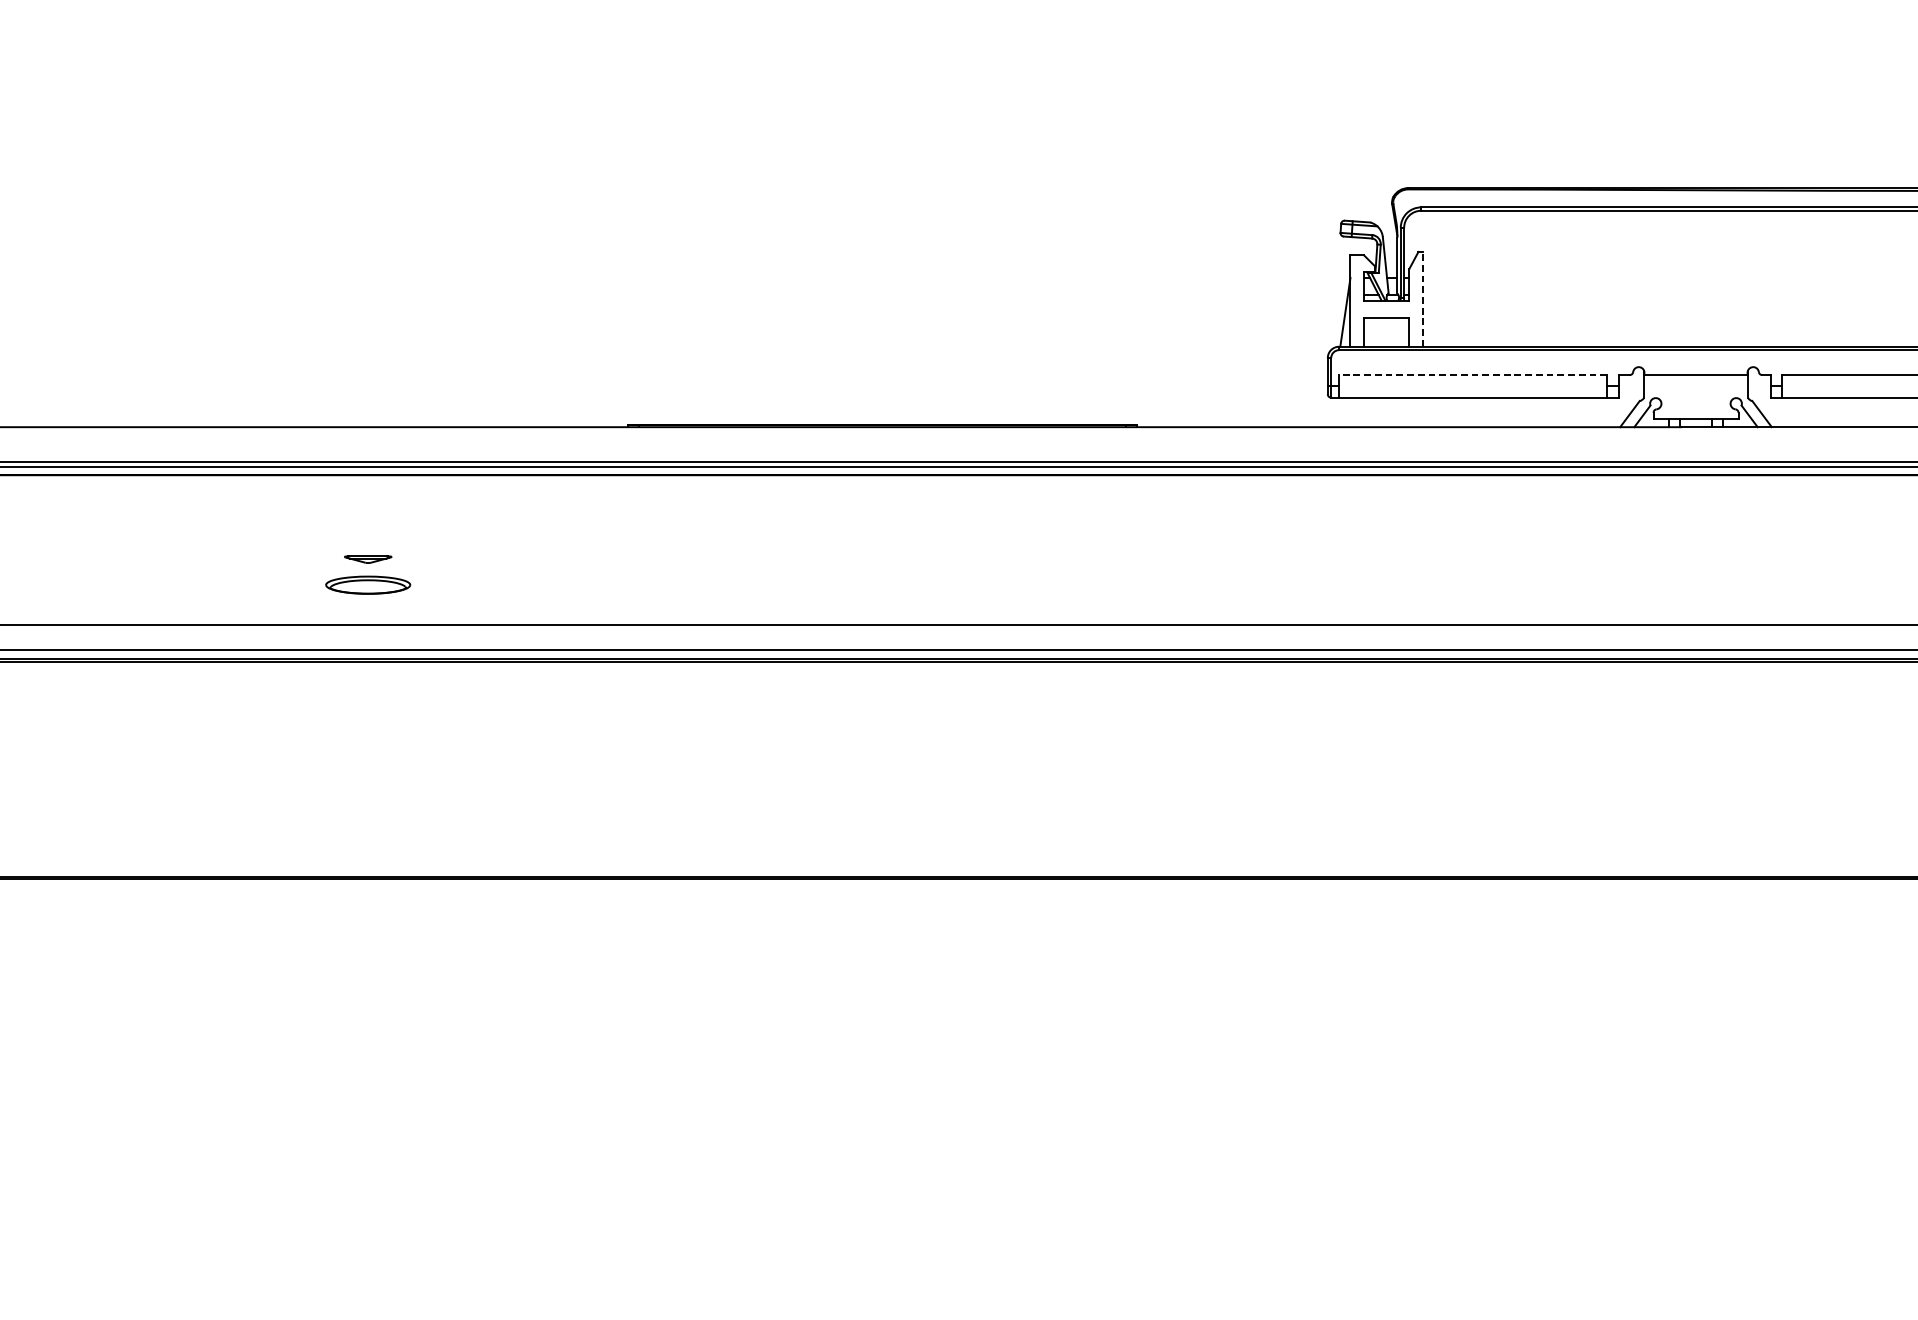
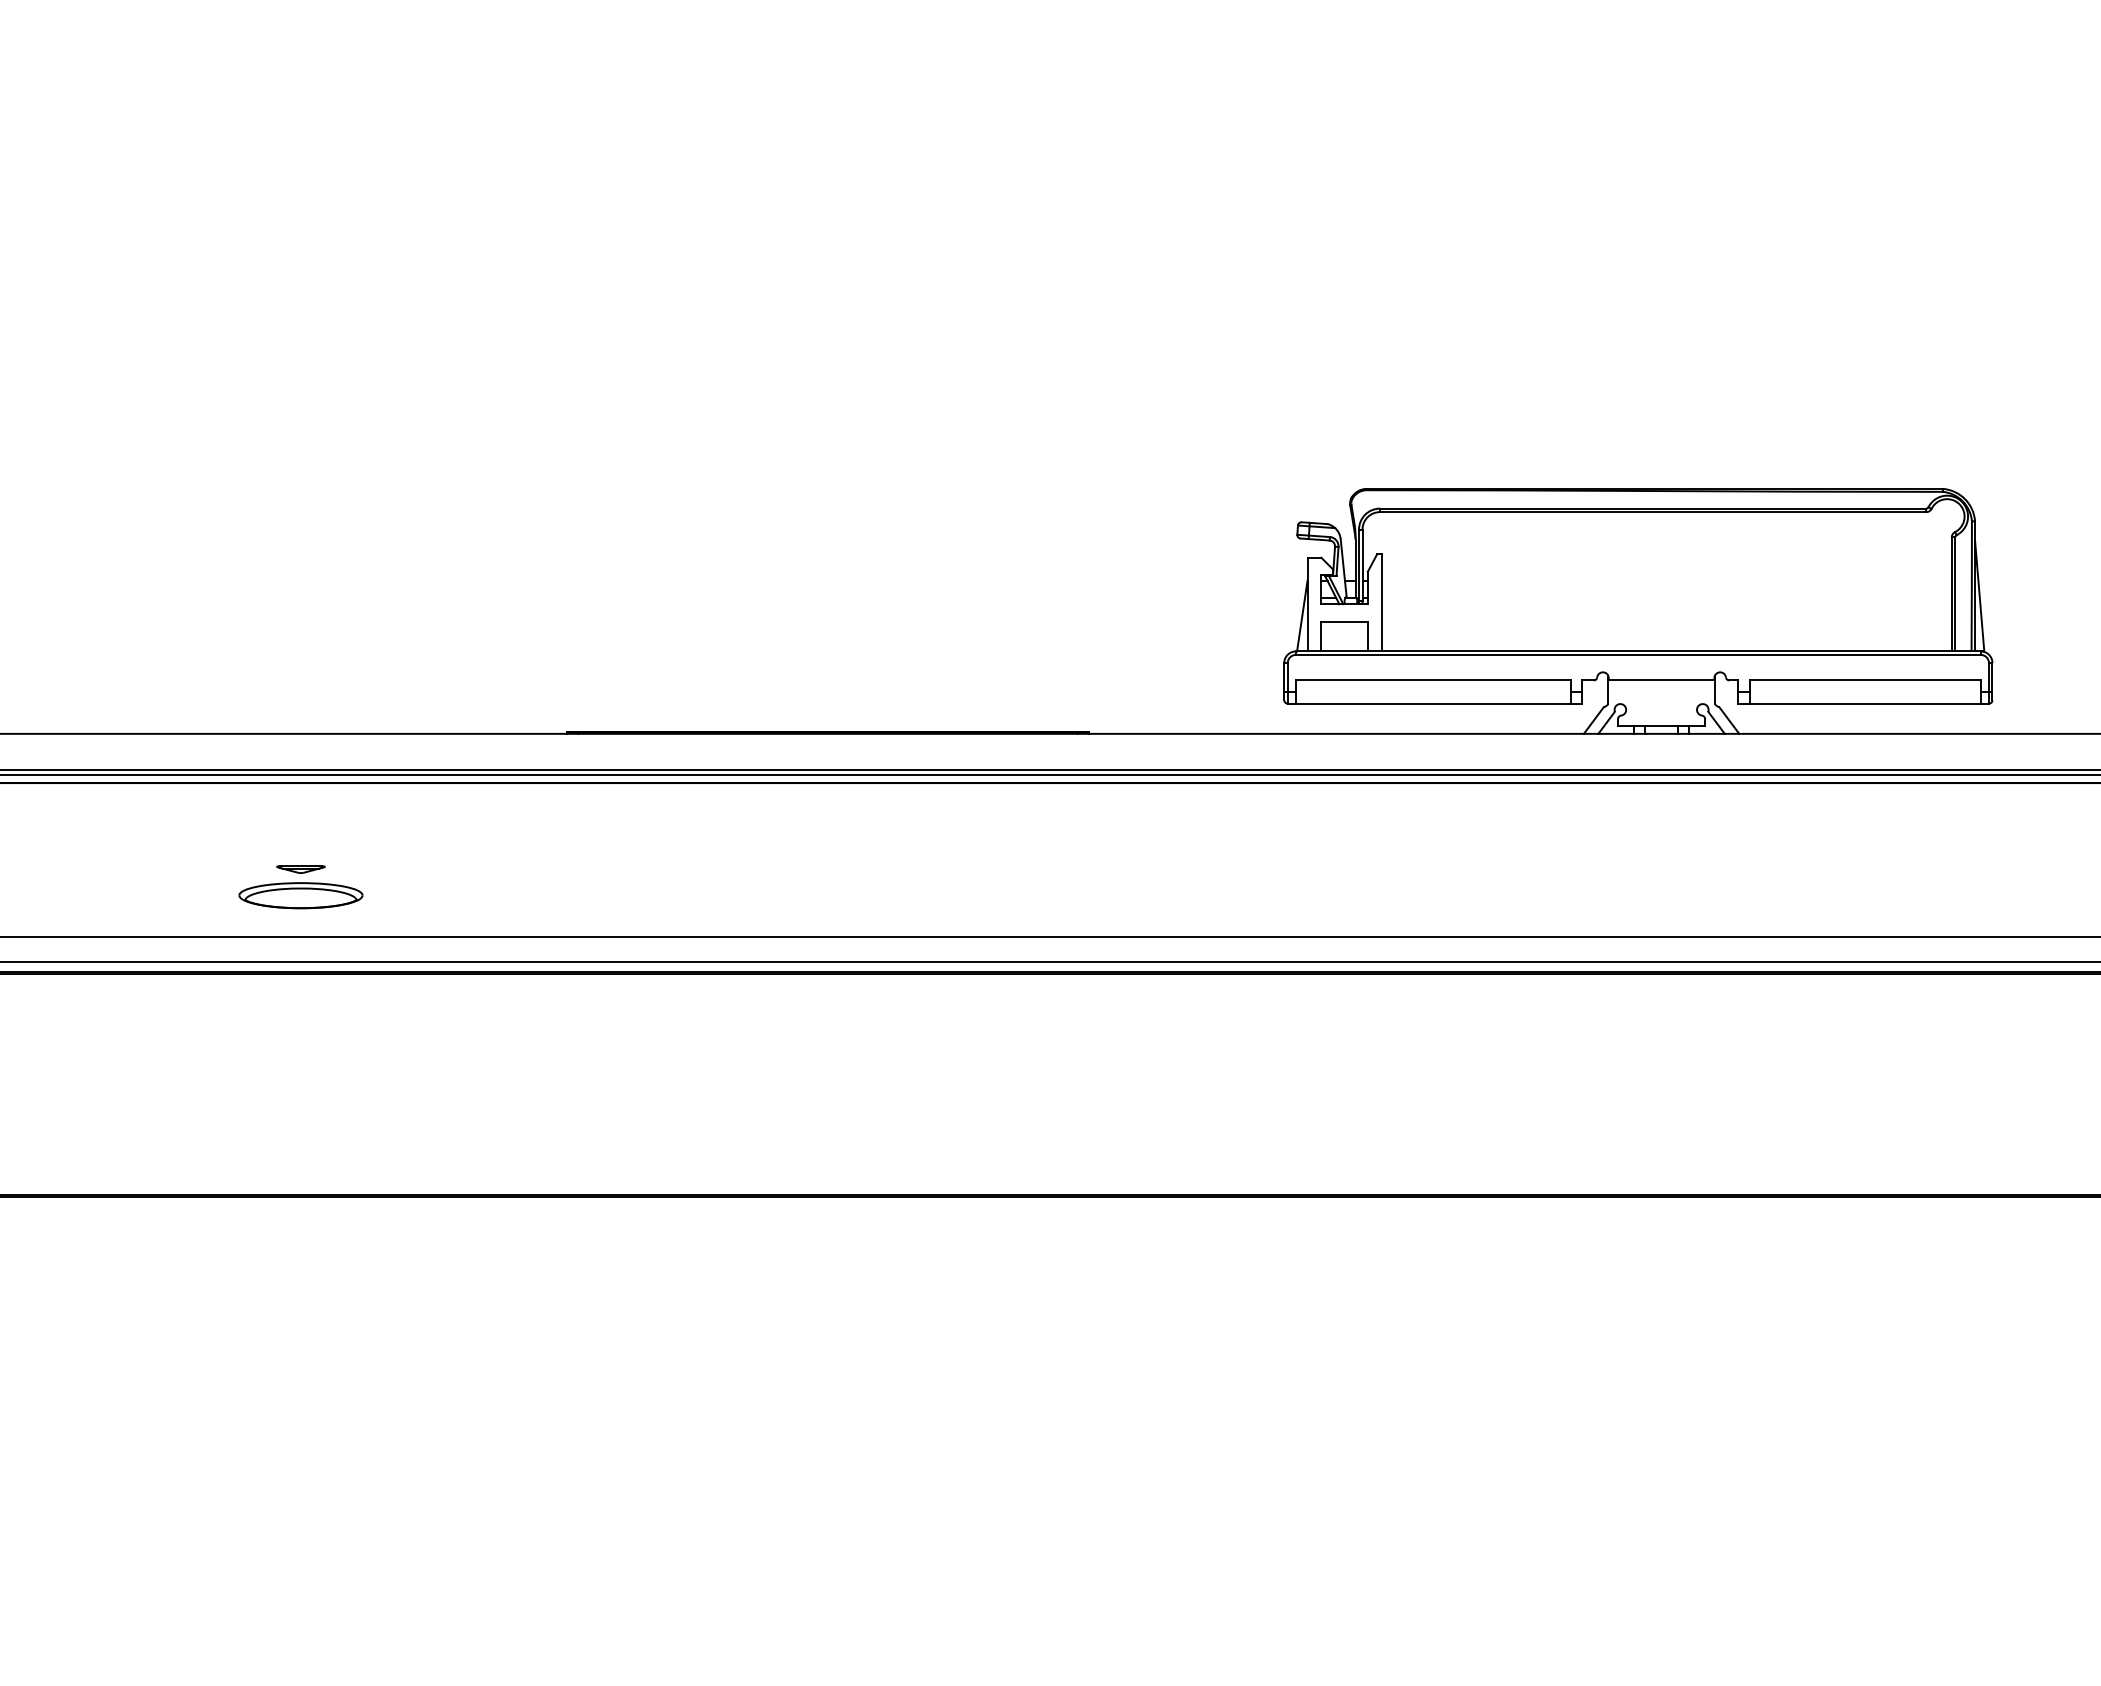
line: (1422, 298) -> (1381, 602), dashed -> solid
line: (1472, 375) -> (1432, 680), dashed -> solid
part: (367, 584) -> (300, 895), size x1.43

